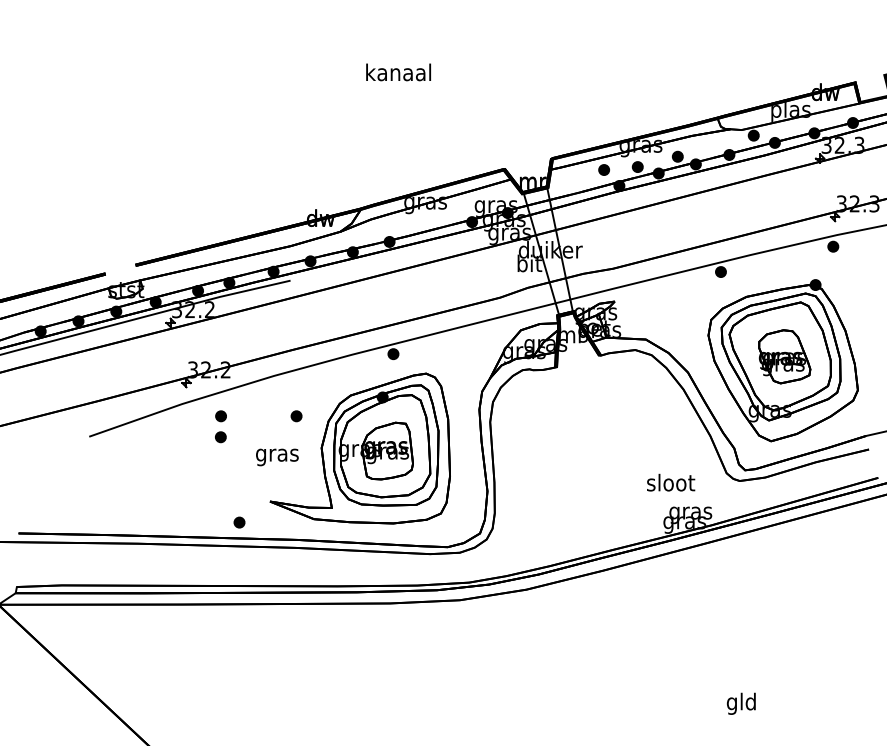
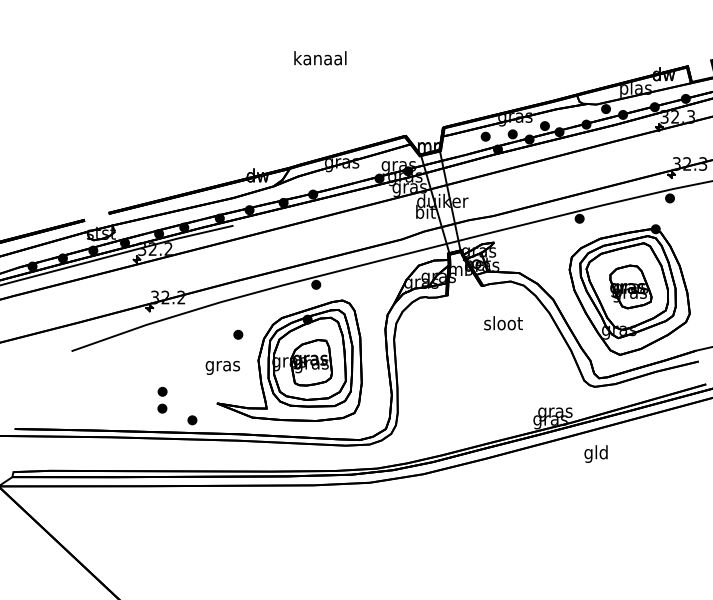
part: (220, 425) -> (162, 399), moved
text: (671, 483) -> (503, 323), moved
text: (740, 703) -> (595, 453), moved

